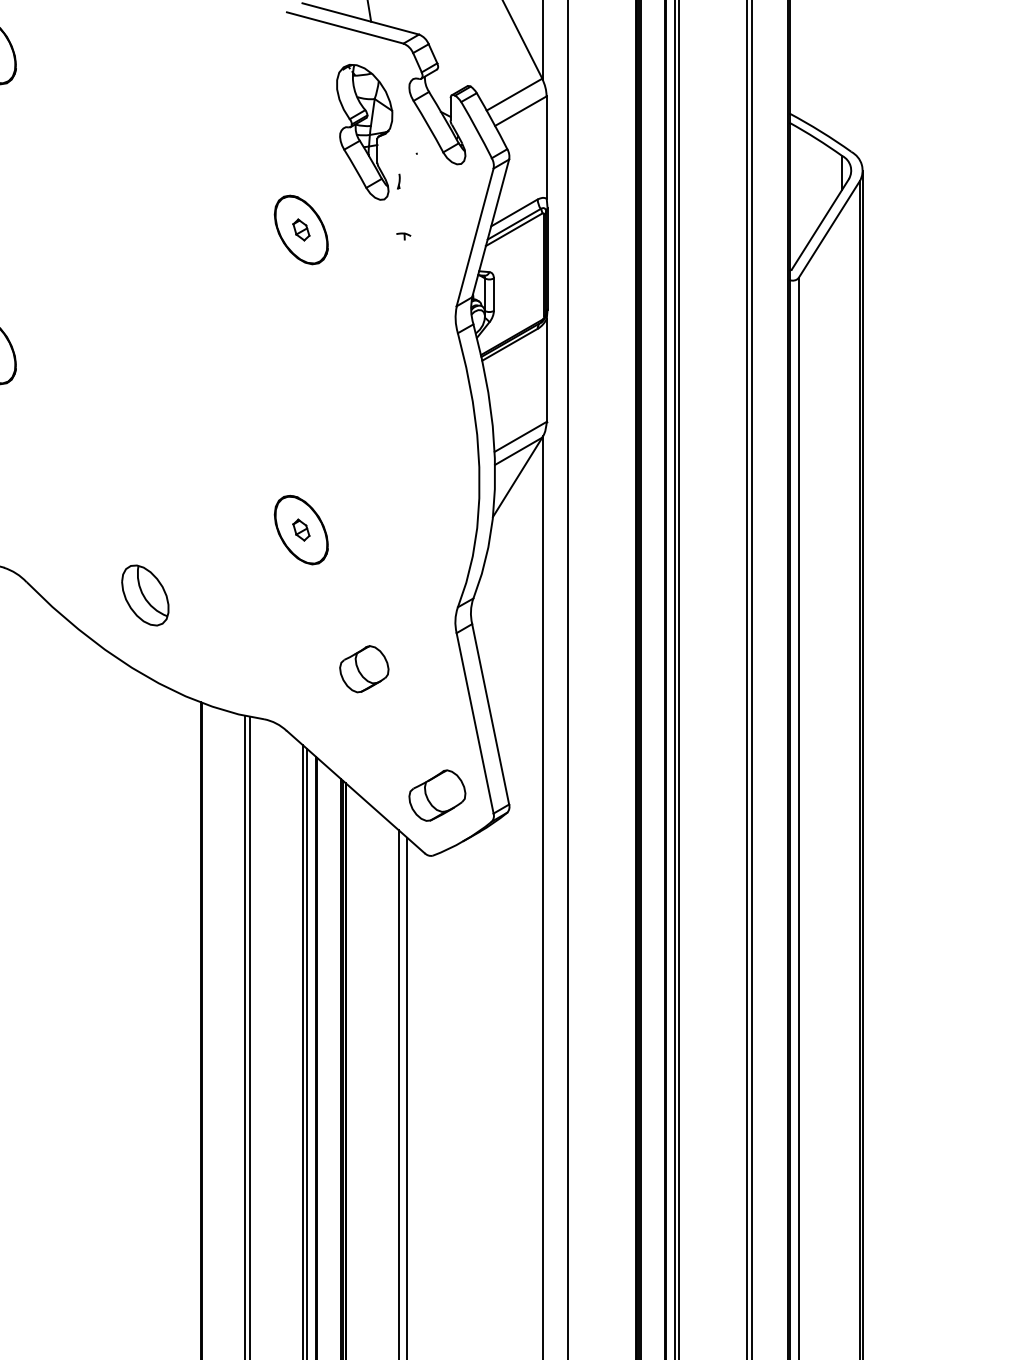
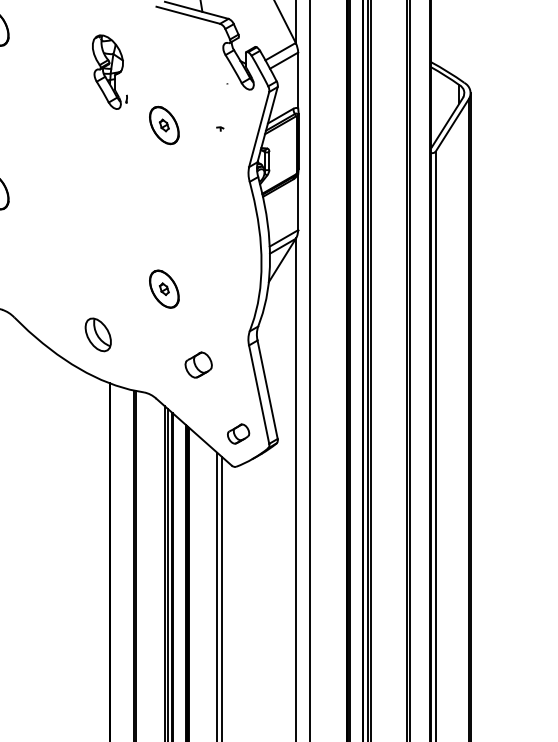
part: (367, 130) -> (109, 71), moved
part: (143, 594) -> (97, 334), moved
part: (437, 794) -> (238, 433), size x0.7

